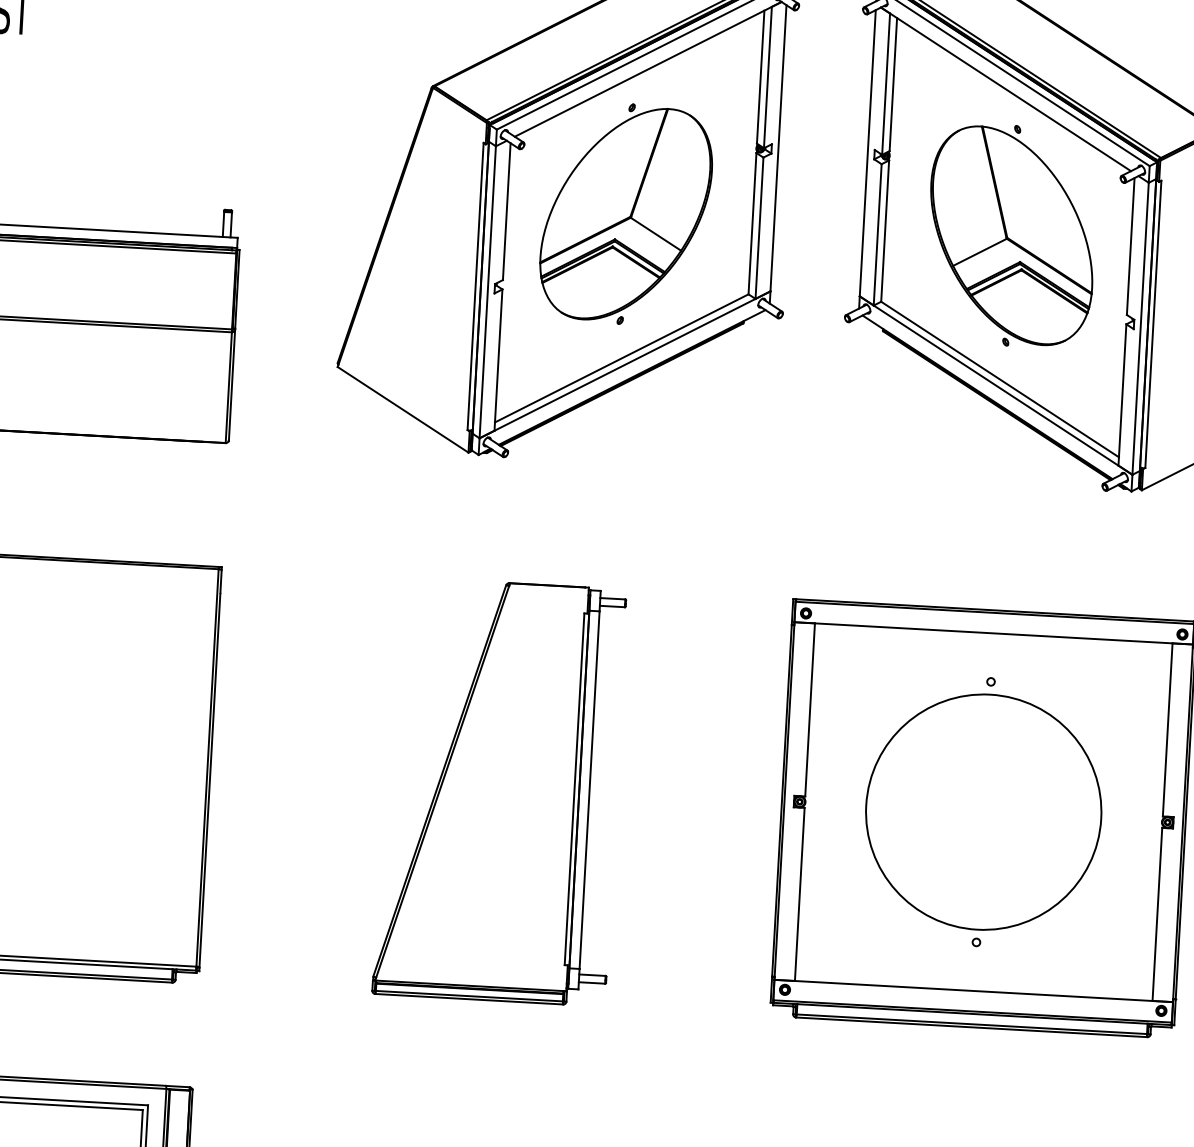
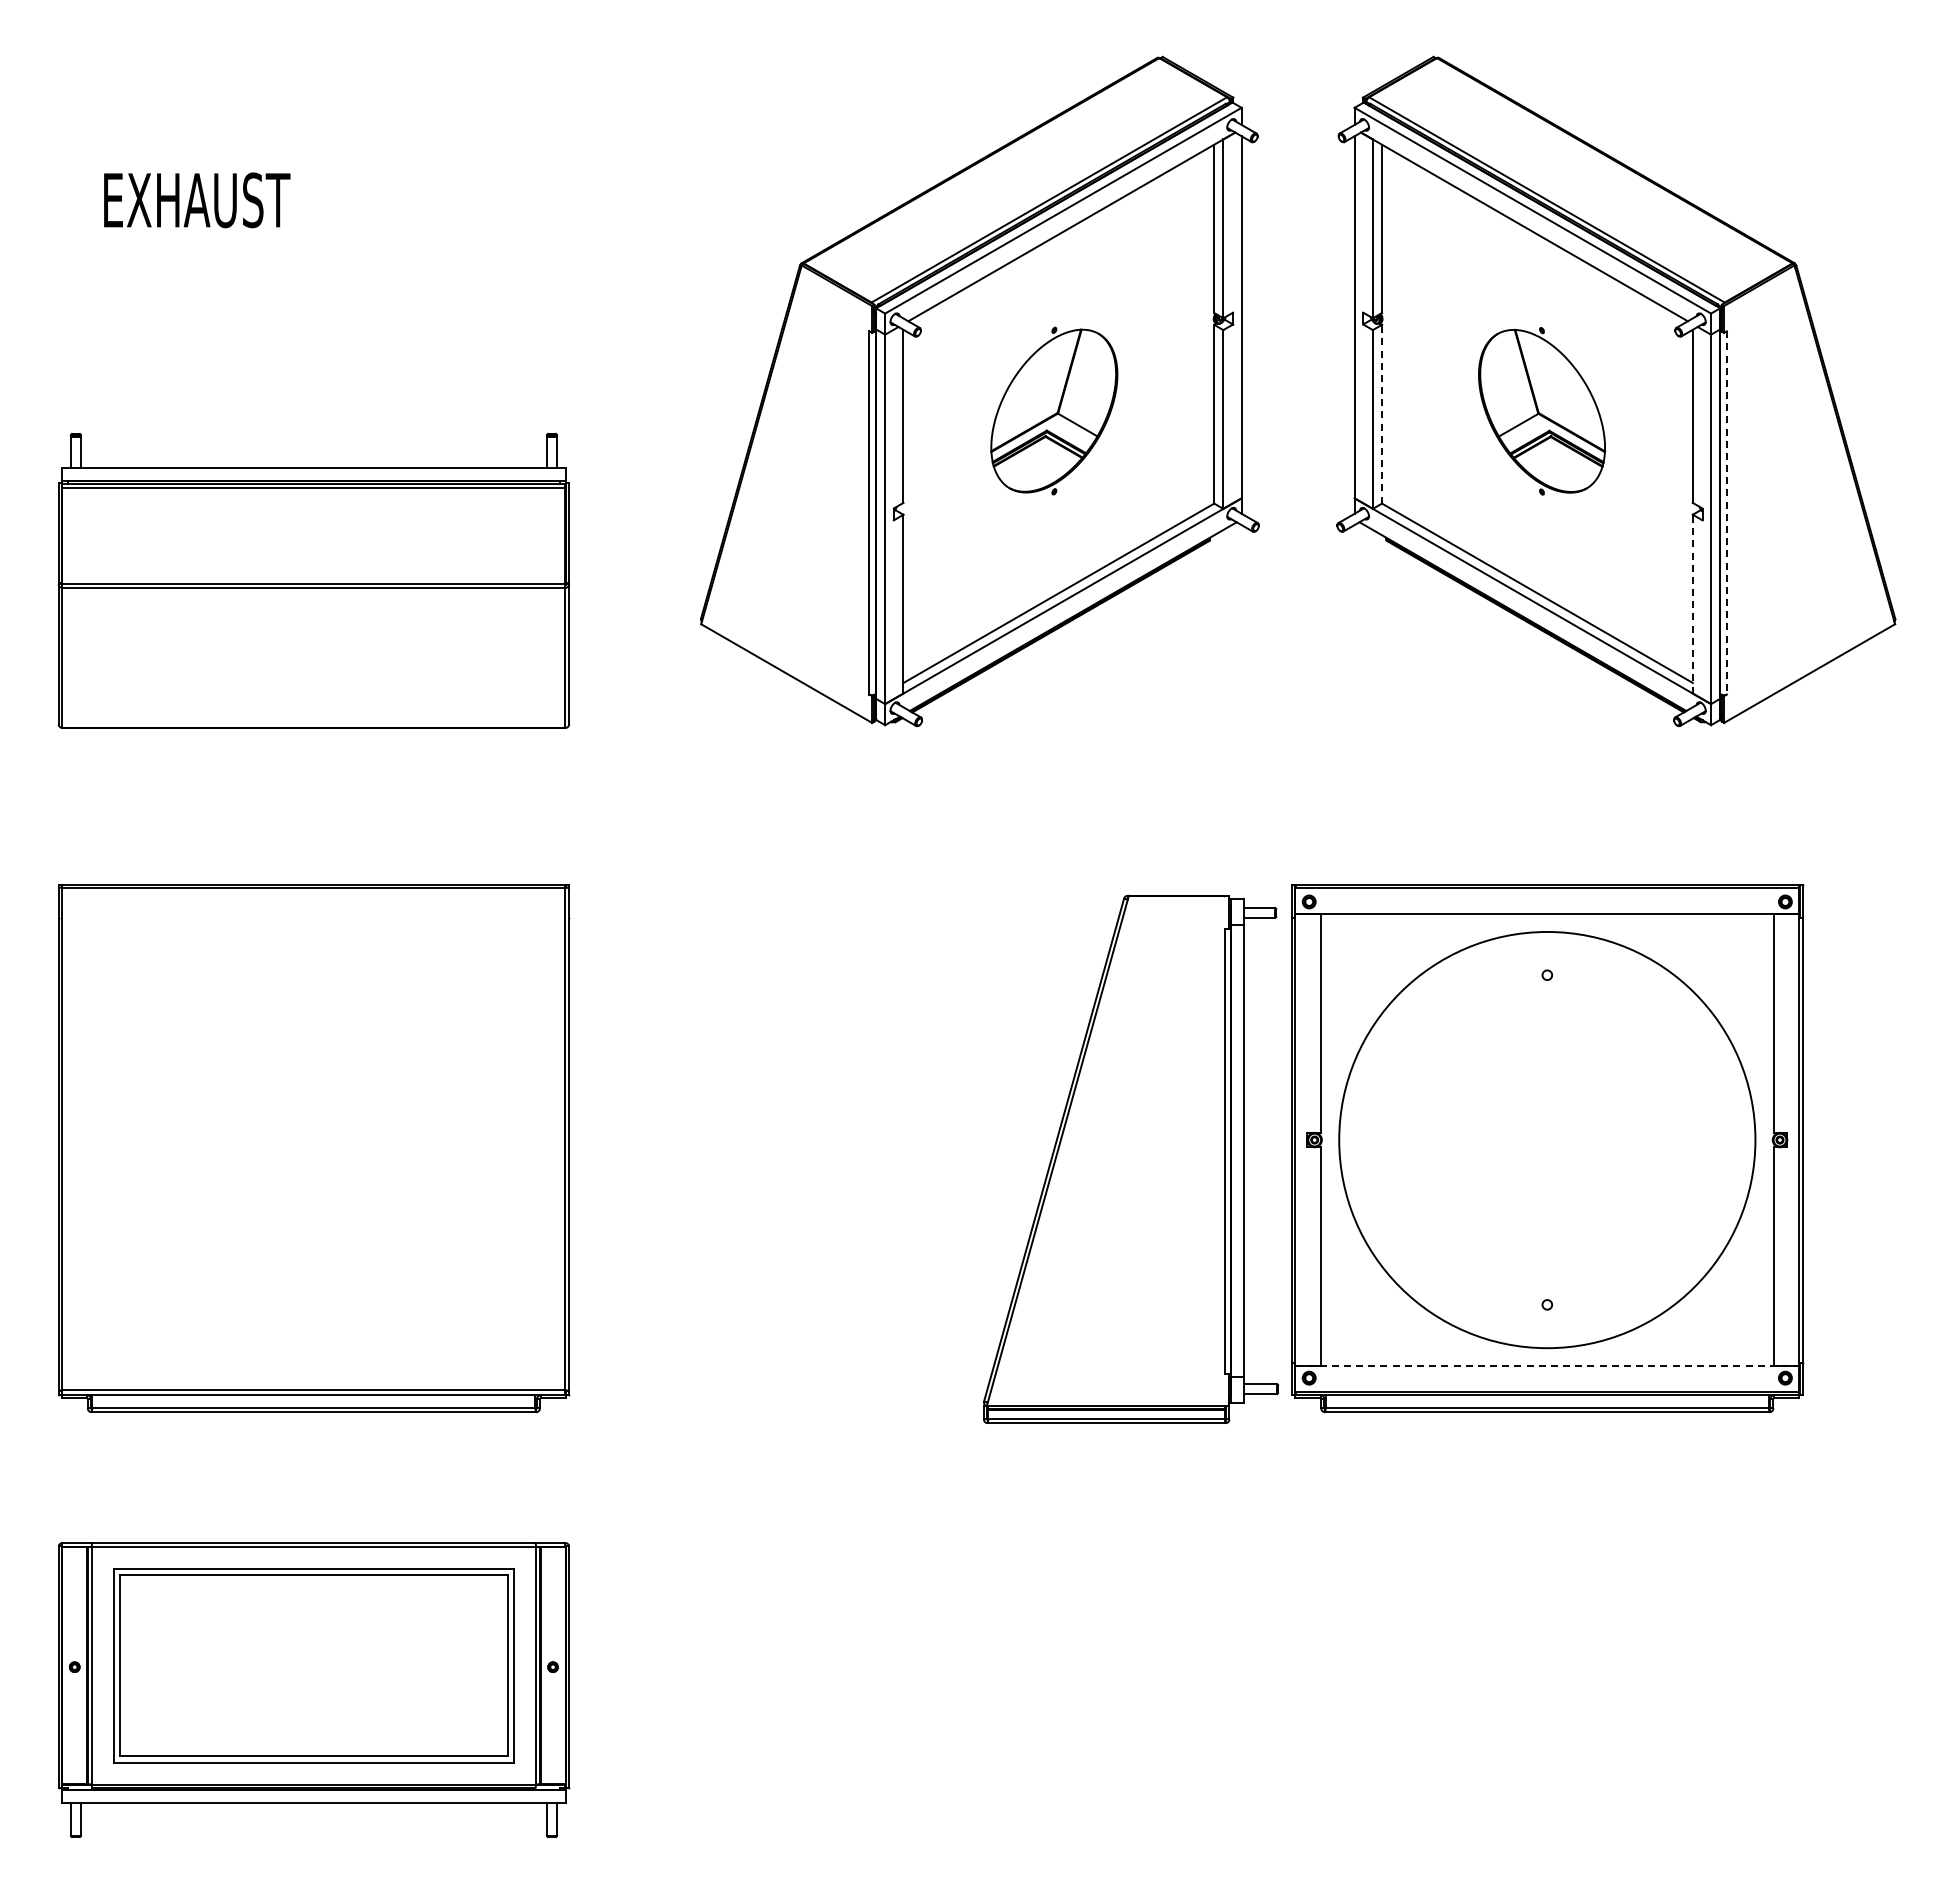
part: (626, 213) -> (1054, 410), size x0.6
line: (885, 230) -> (1382, 413), solid -> dashed
part: (1011, 236) -> (1541, 411), size x0.6
line: (1153, 324) -> (1726, 512), solid -> dashed
line: (1122, 394) -> (1692, 603), solid -> dashed
part: (500, 791) -> (1131, 1158), moved
circle: (983, 811) -> (1546, 1139), size x1.4
line: (973, 991) -> (1547, 1366), solid -> dashed

